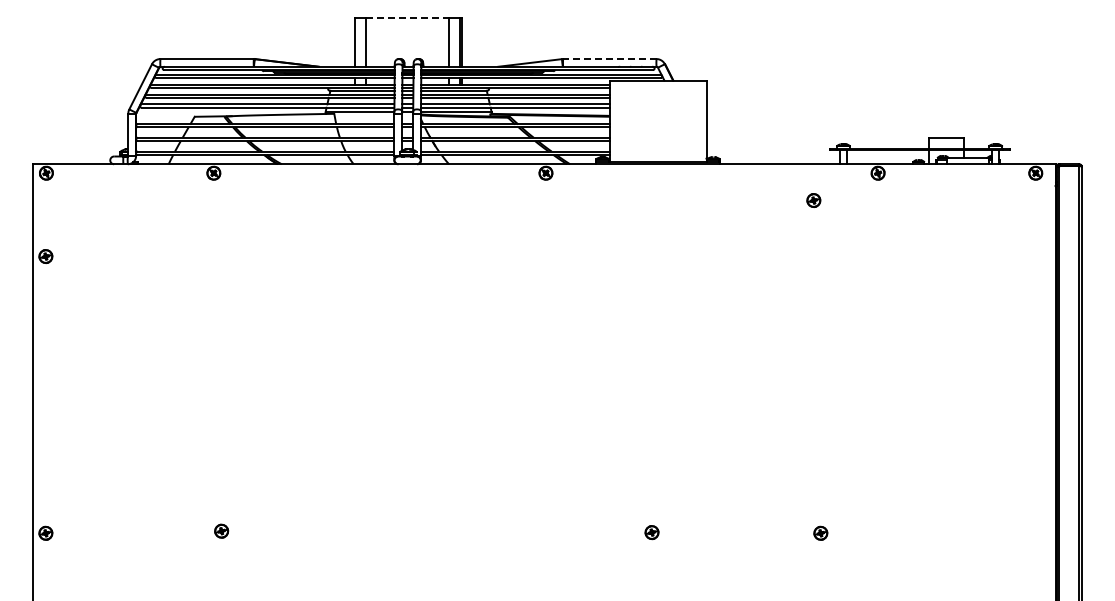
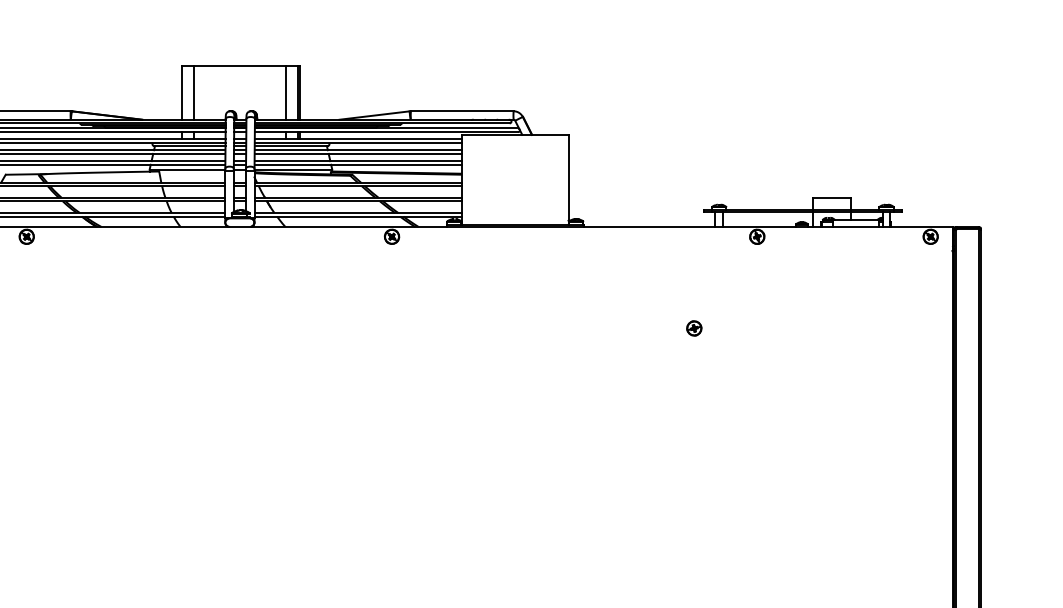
line: (407, 18) -> (239, 66), dashed -> solid
line: (609, 59) -> (461, 111), dashed -> solid
part: (813, 200) -> (693, 328), moved

